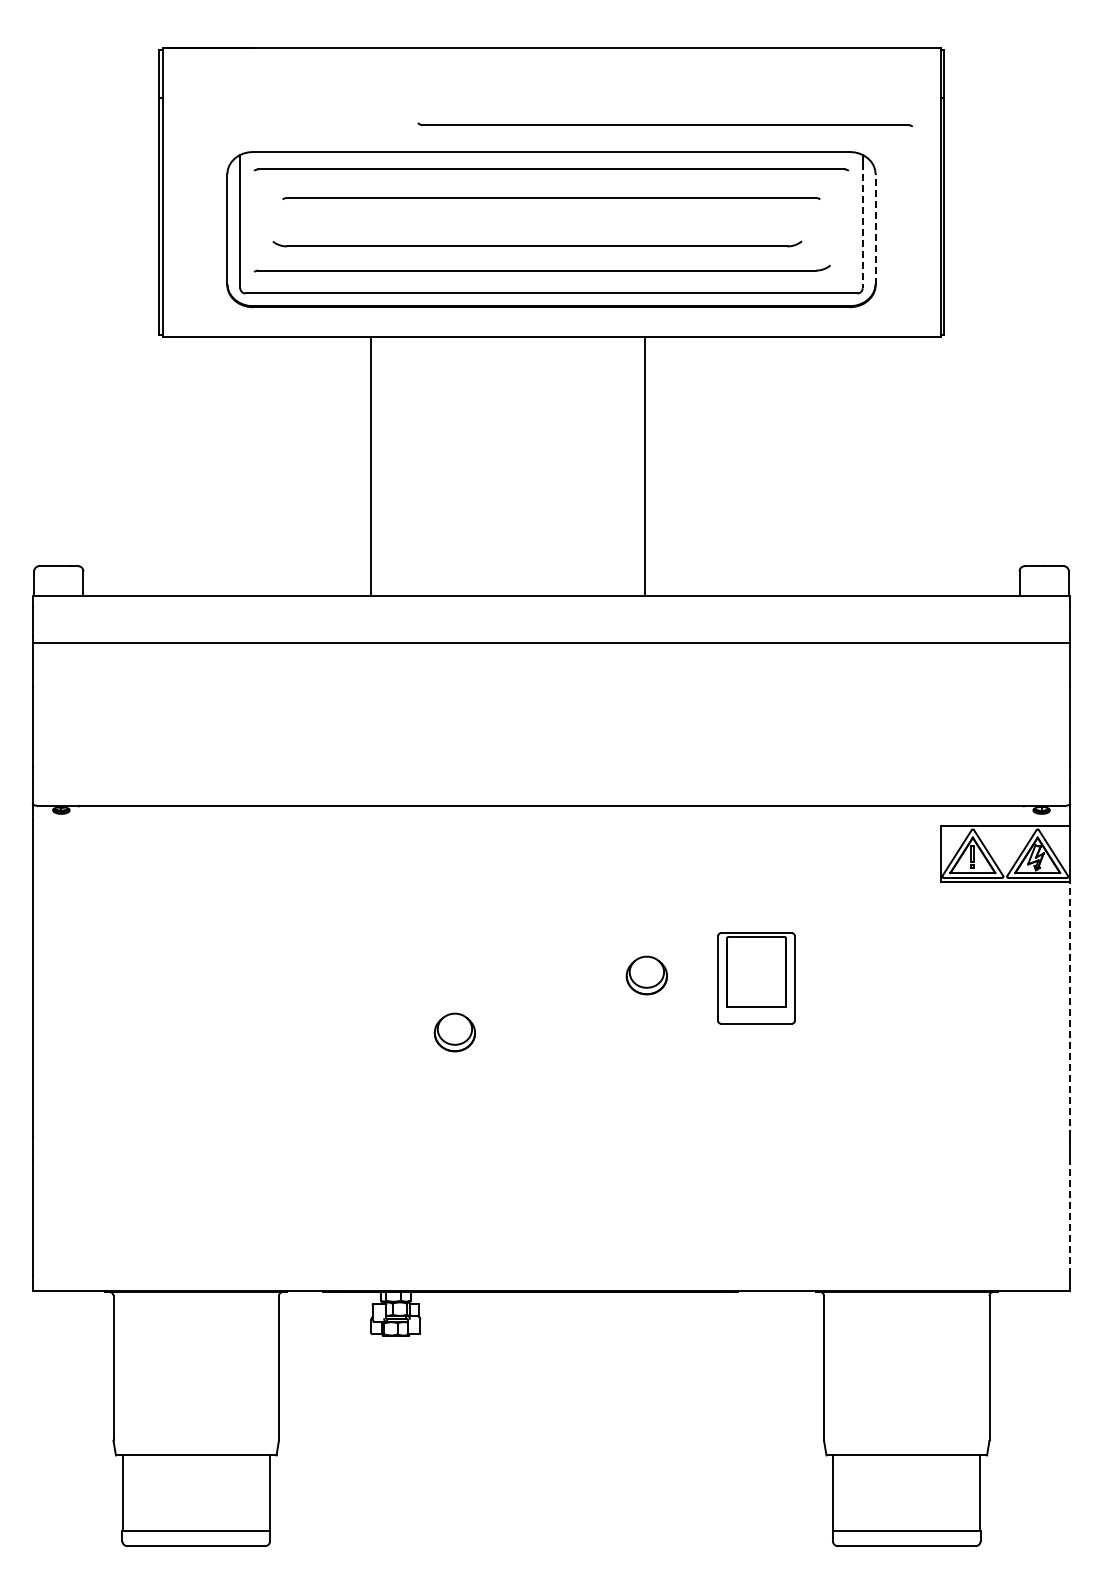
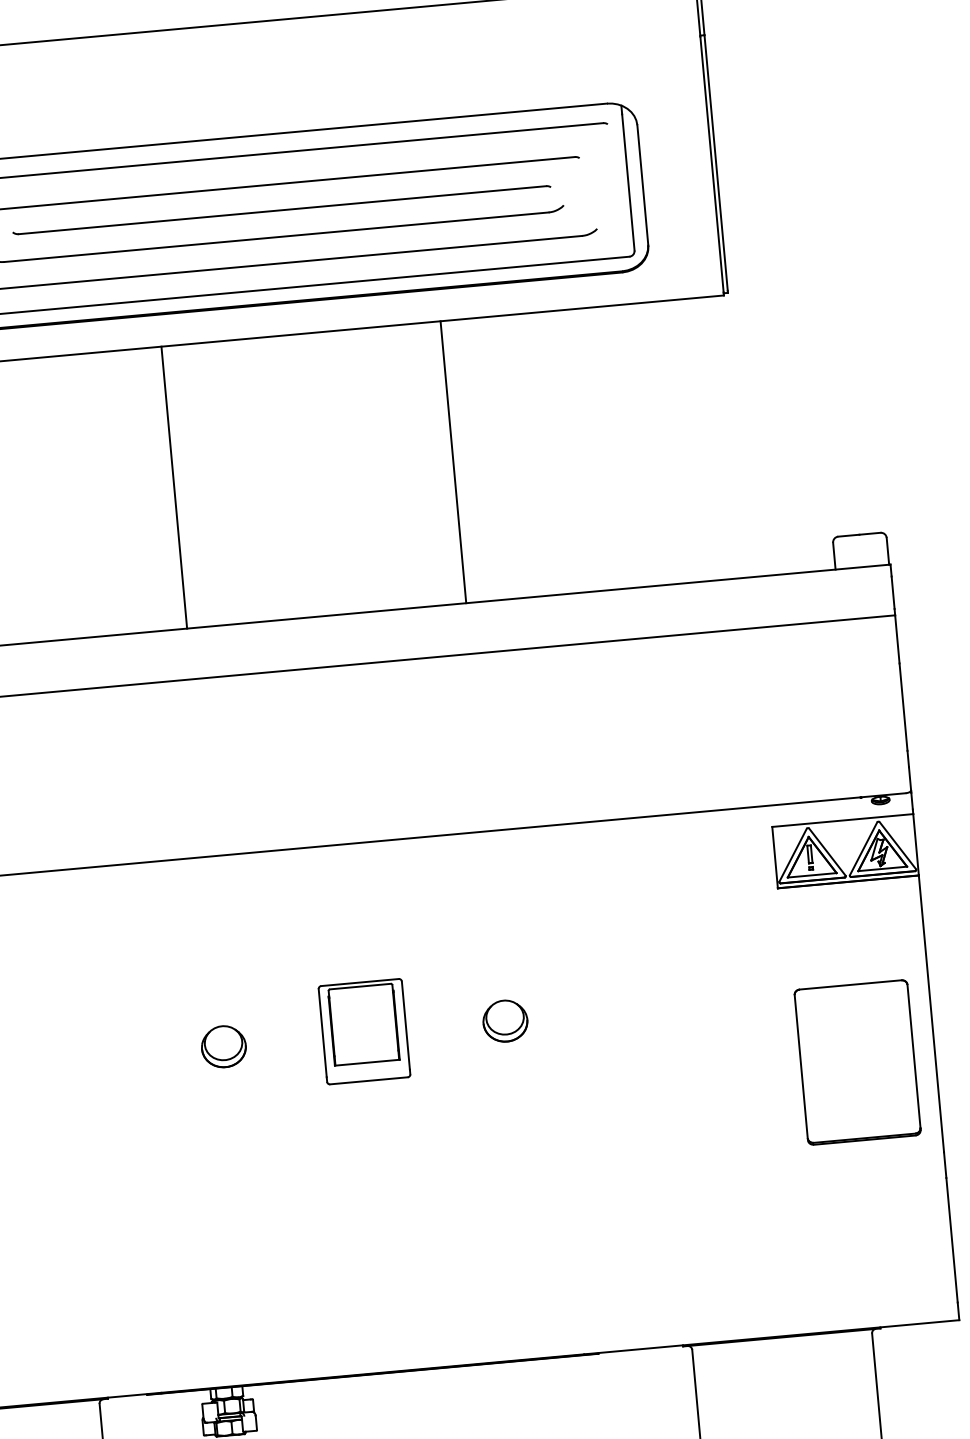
part: (664, 124) -> (280, 209), moved
line: (862, 225) -> (628, 182), dashed -> solid
line: (875, 229) -> (642, 185), dashed -> solid
line: (371, 466) -> (174, 487), moved
line: (644, 466) -> (453, 462), moved
part: (646, 975) -> (504, 1021), moved
part: (756, 978) -> (364, 1031), moved
line: (1070, 1008) -> (931, 1013), dashed -> solid
part: (454, 1032) -> (223, 1046), moved
part: (998, 1047) -> (857, 1062), added
line: (1070, 1217) -> (952, 1240), dashed -> solid

